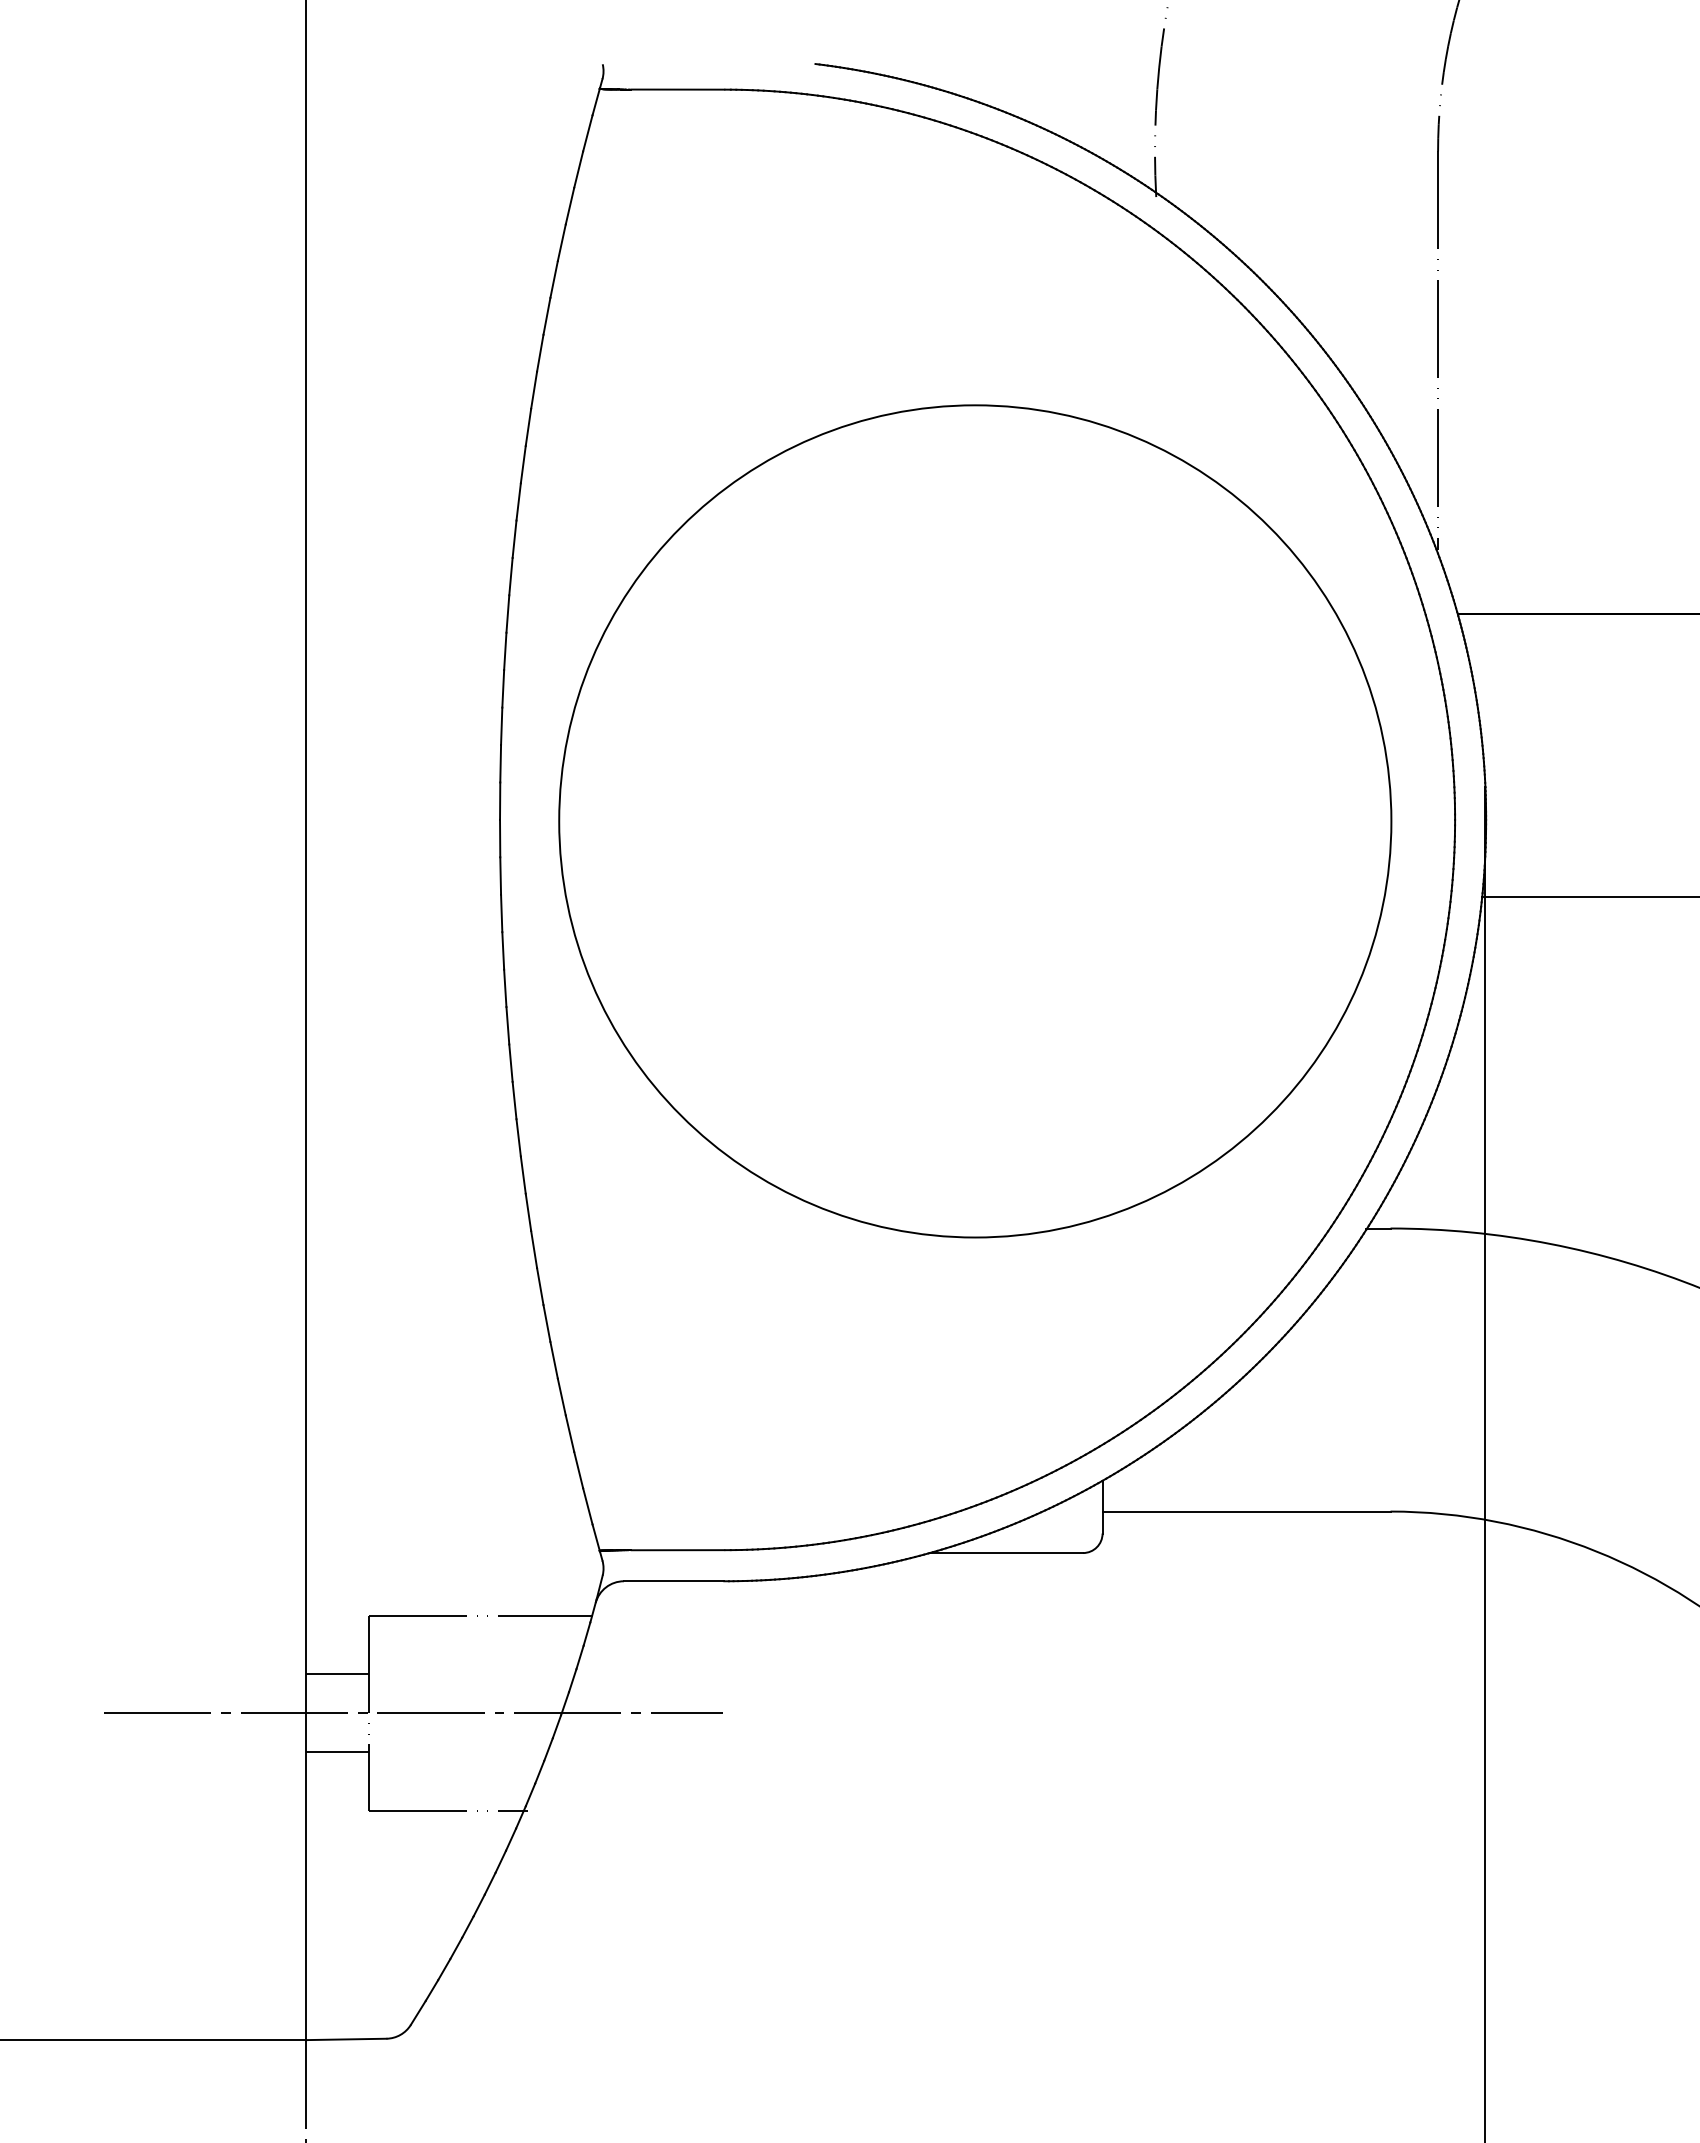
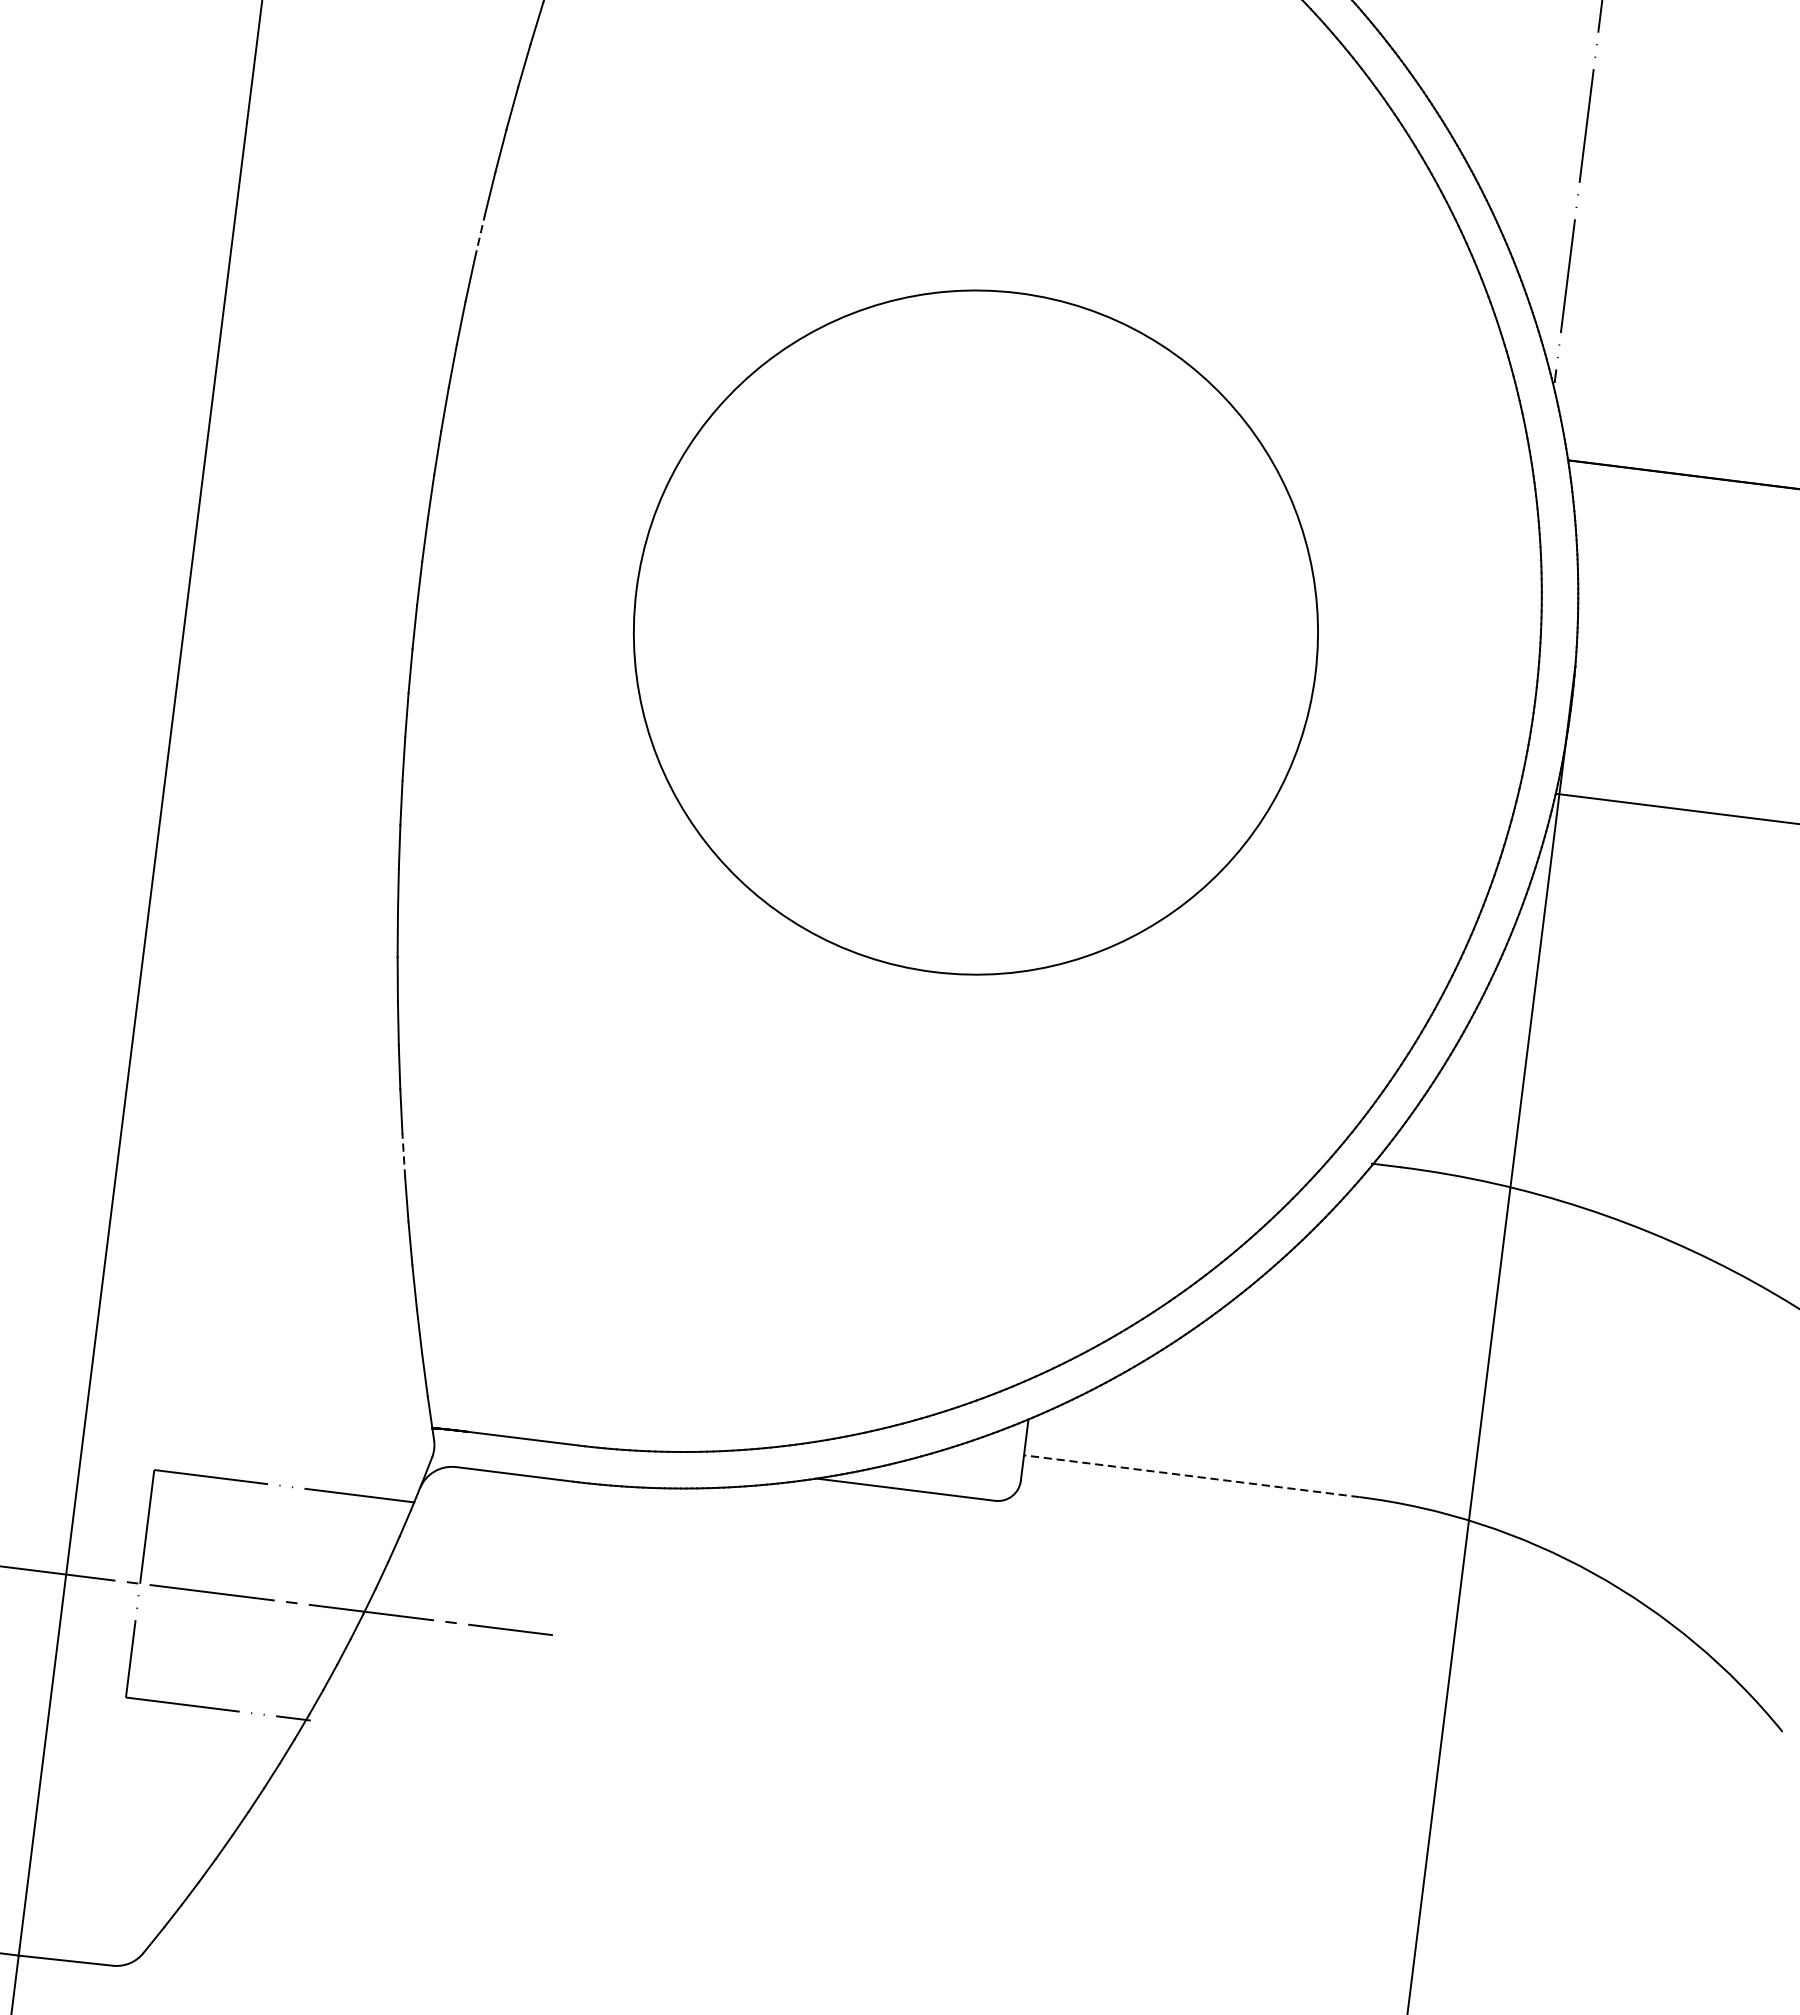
line: (514, 539) -> (479, 237), solid -> dashed
circle: (975, 821) -> (976, 632), size x0.7
line: (546, 1323) -> (403, 1155), solid -> dashed
line: (1246, 1511) -> (1191, 1476), solid -> dashed
line: (337, 1674) -> (108, 1534), removed
line: (337, 1752) -> (97, 1625), removed

